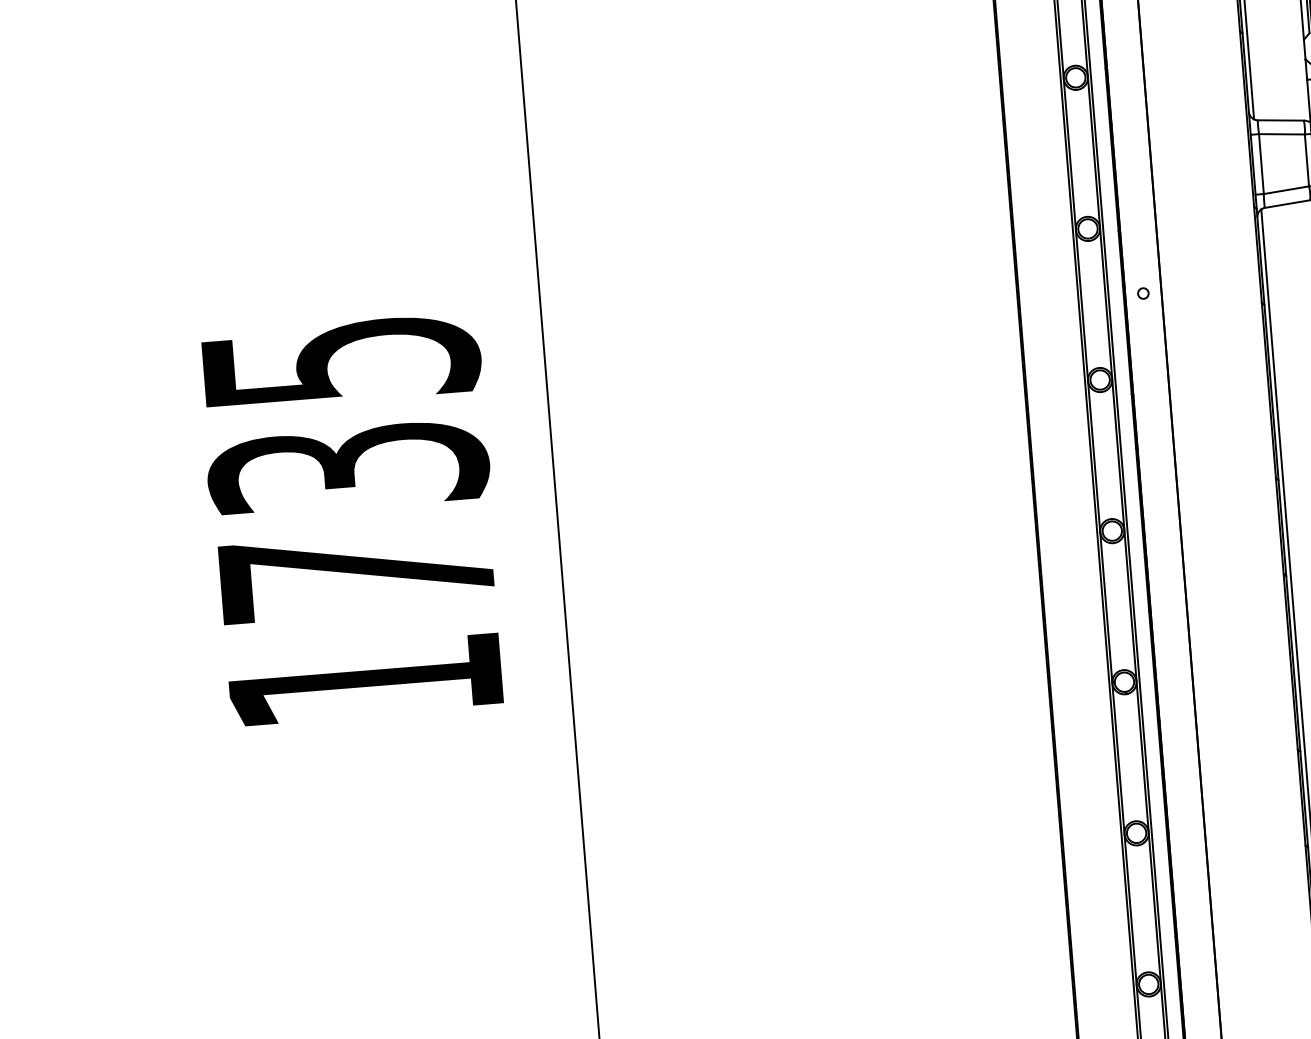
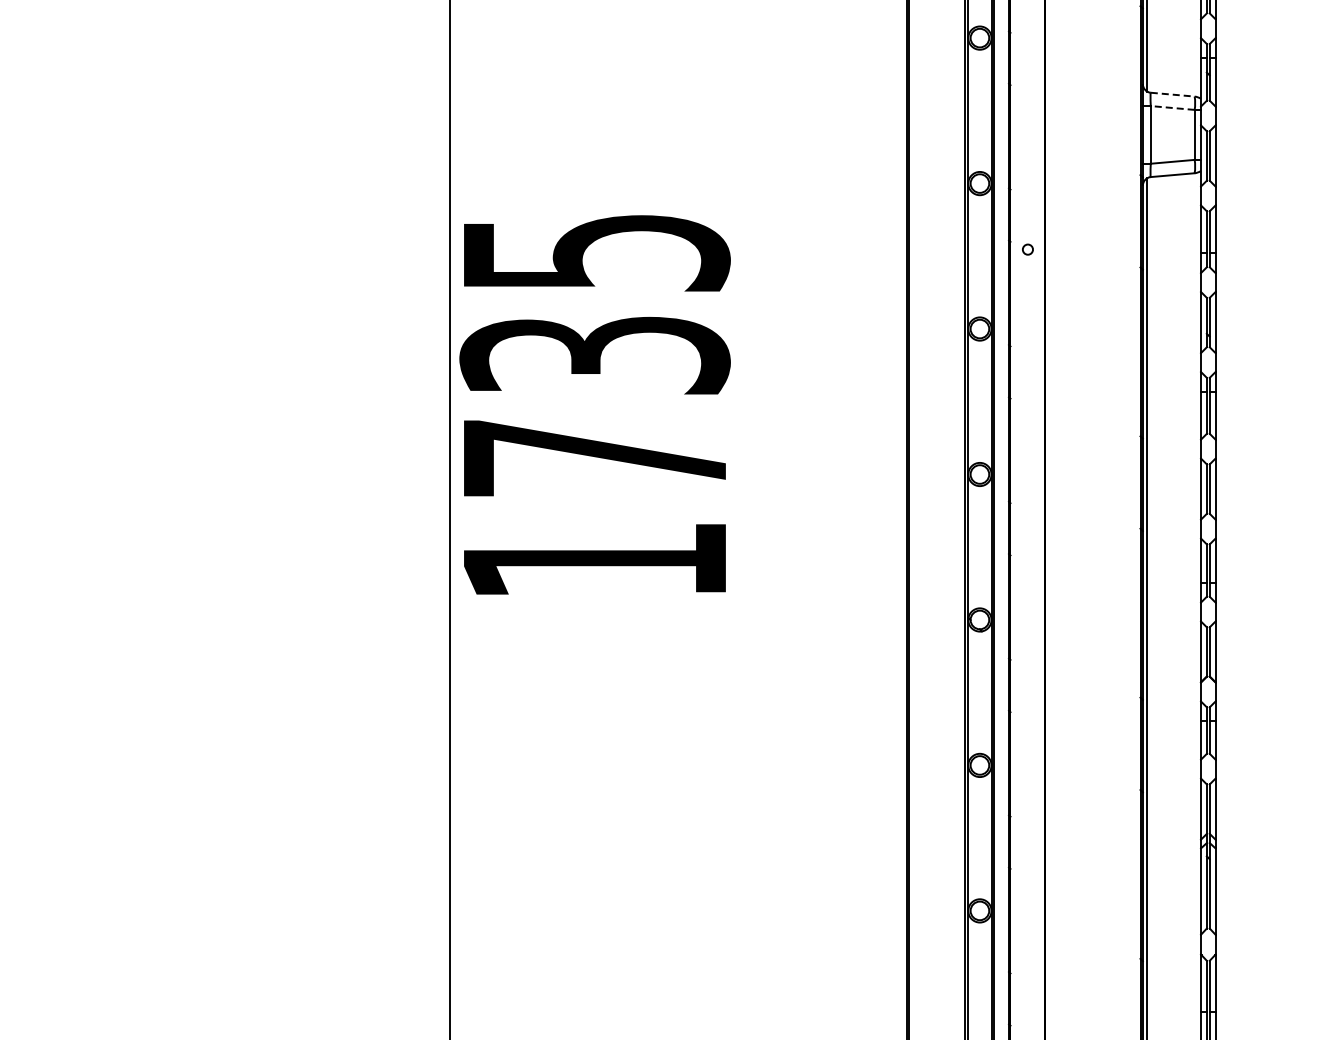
line: (1280, 120) -> (1172, 94), solid -> dashed
line: (1281, 134) -> (1172, 108), solid -> dashed
text: (351, 519) -> (594, 404), moved

